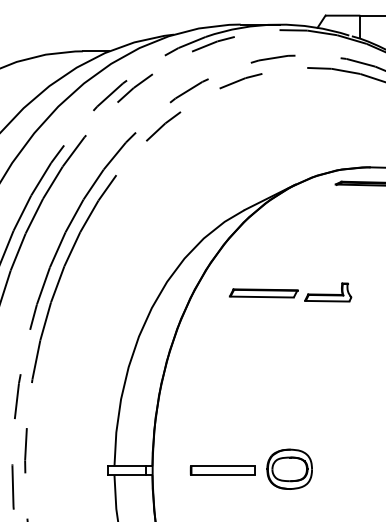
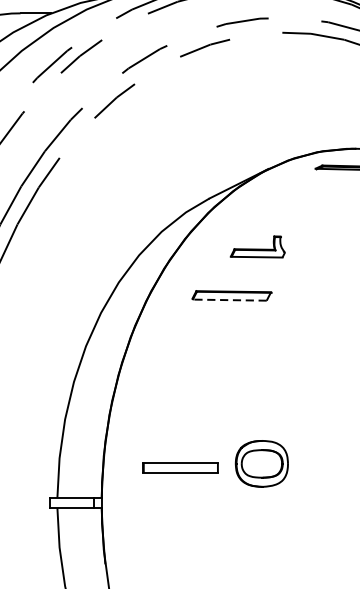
part: (328, 292) -> (258, 246), moved
line: (261, 297) -> (229, 300), solid -> dashed
part: (289, 468) -> (261, 462), moved
part: (222, 470) -> (179, 467), moved

